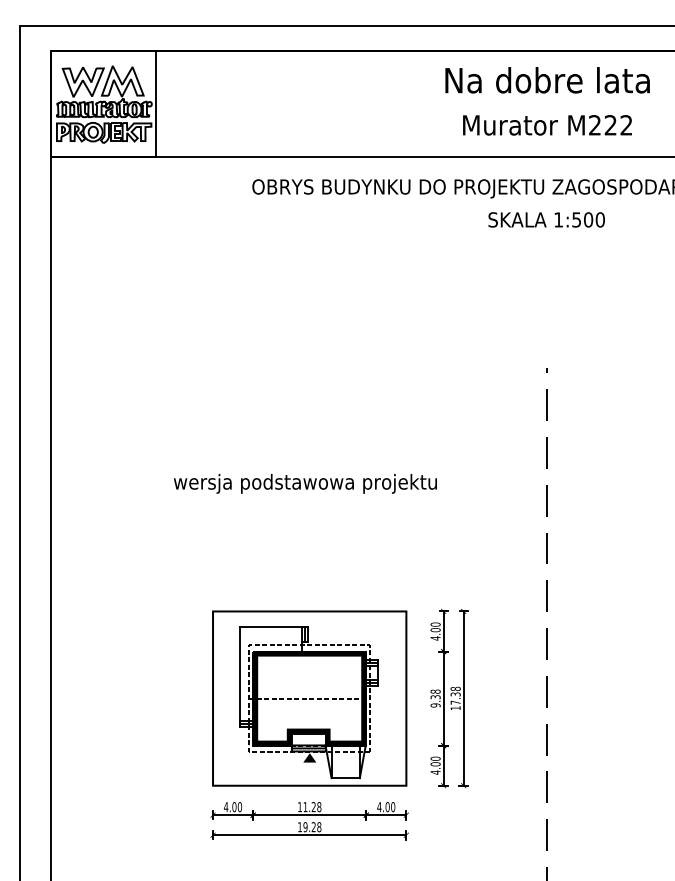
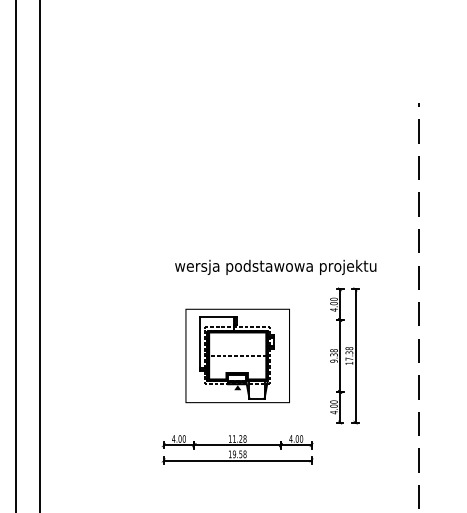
text: (305, 483) -> (275, 267), moved
part: (309, 698) -> (237, 355), size x0.7
text: (313, 827) -> (240, 454), 19.28 -> 19.58

